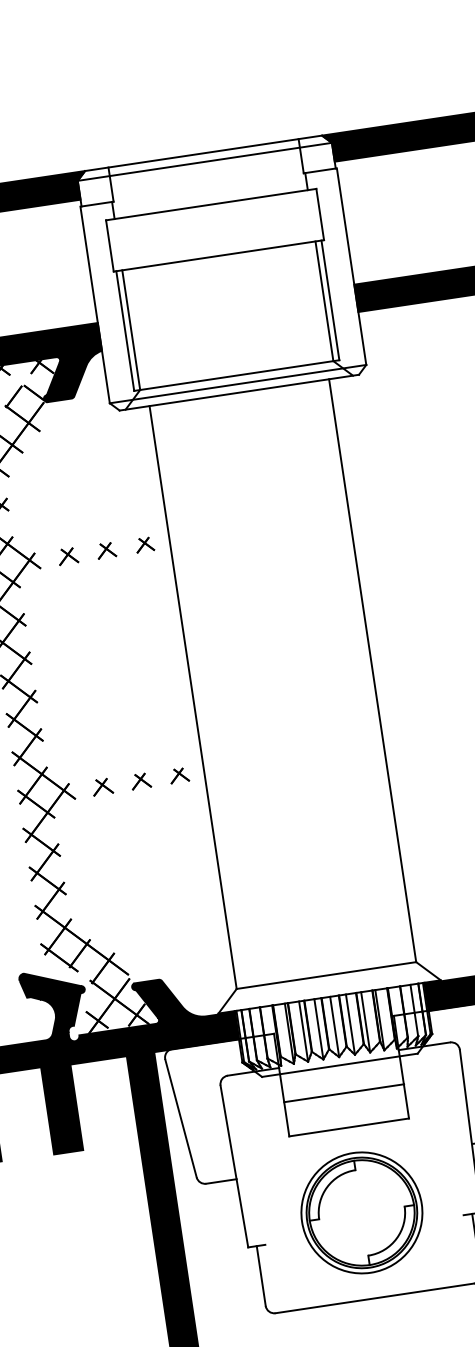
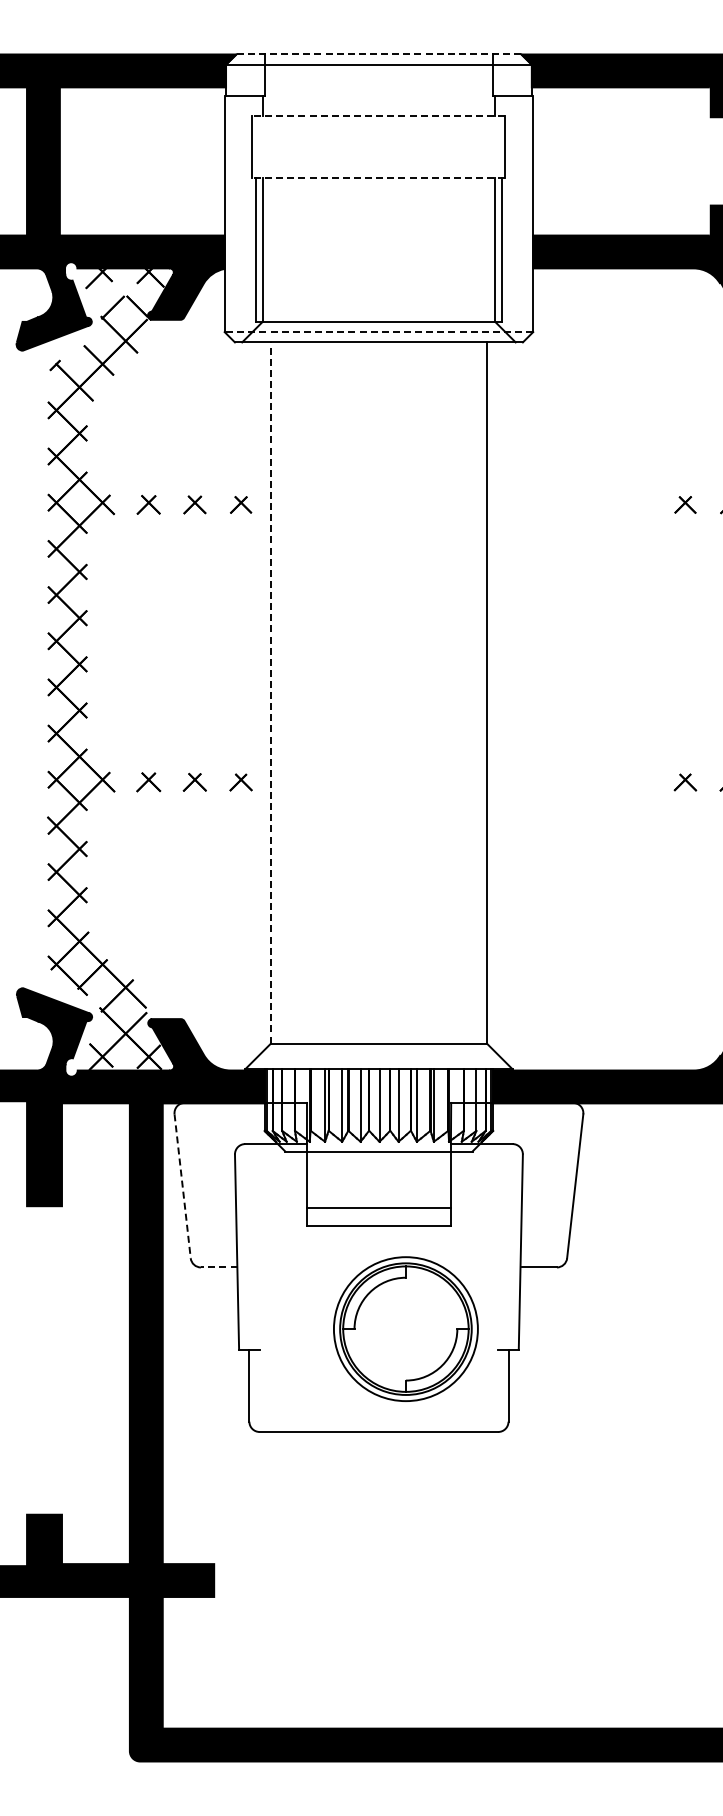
line: (203, 153) -> (378, 54), solid -> dashed
line: (210, 204) -> (378, 116), solid -> dashed
line: (218, 255) -> (378, 177), solid -> dashed
line: (237, 384) -> (378, 332), solid -> dashed
line: (192, 697) -> (270, 693), solid -> dashed
line: (344, 1093) -> (379, 1208), moved
line: (180, 1118) -> (182, 1186), solid -> dashed
line: (220, 1181) -> (218, 1267), solid -> dashed
part: (361, 1212) -> (405, 1328), moved

